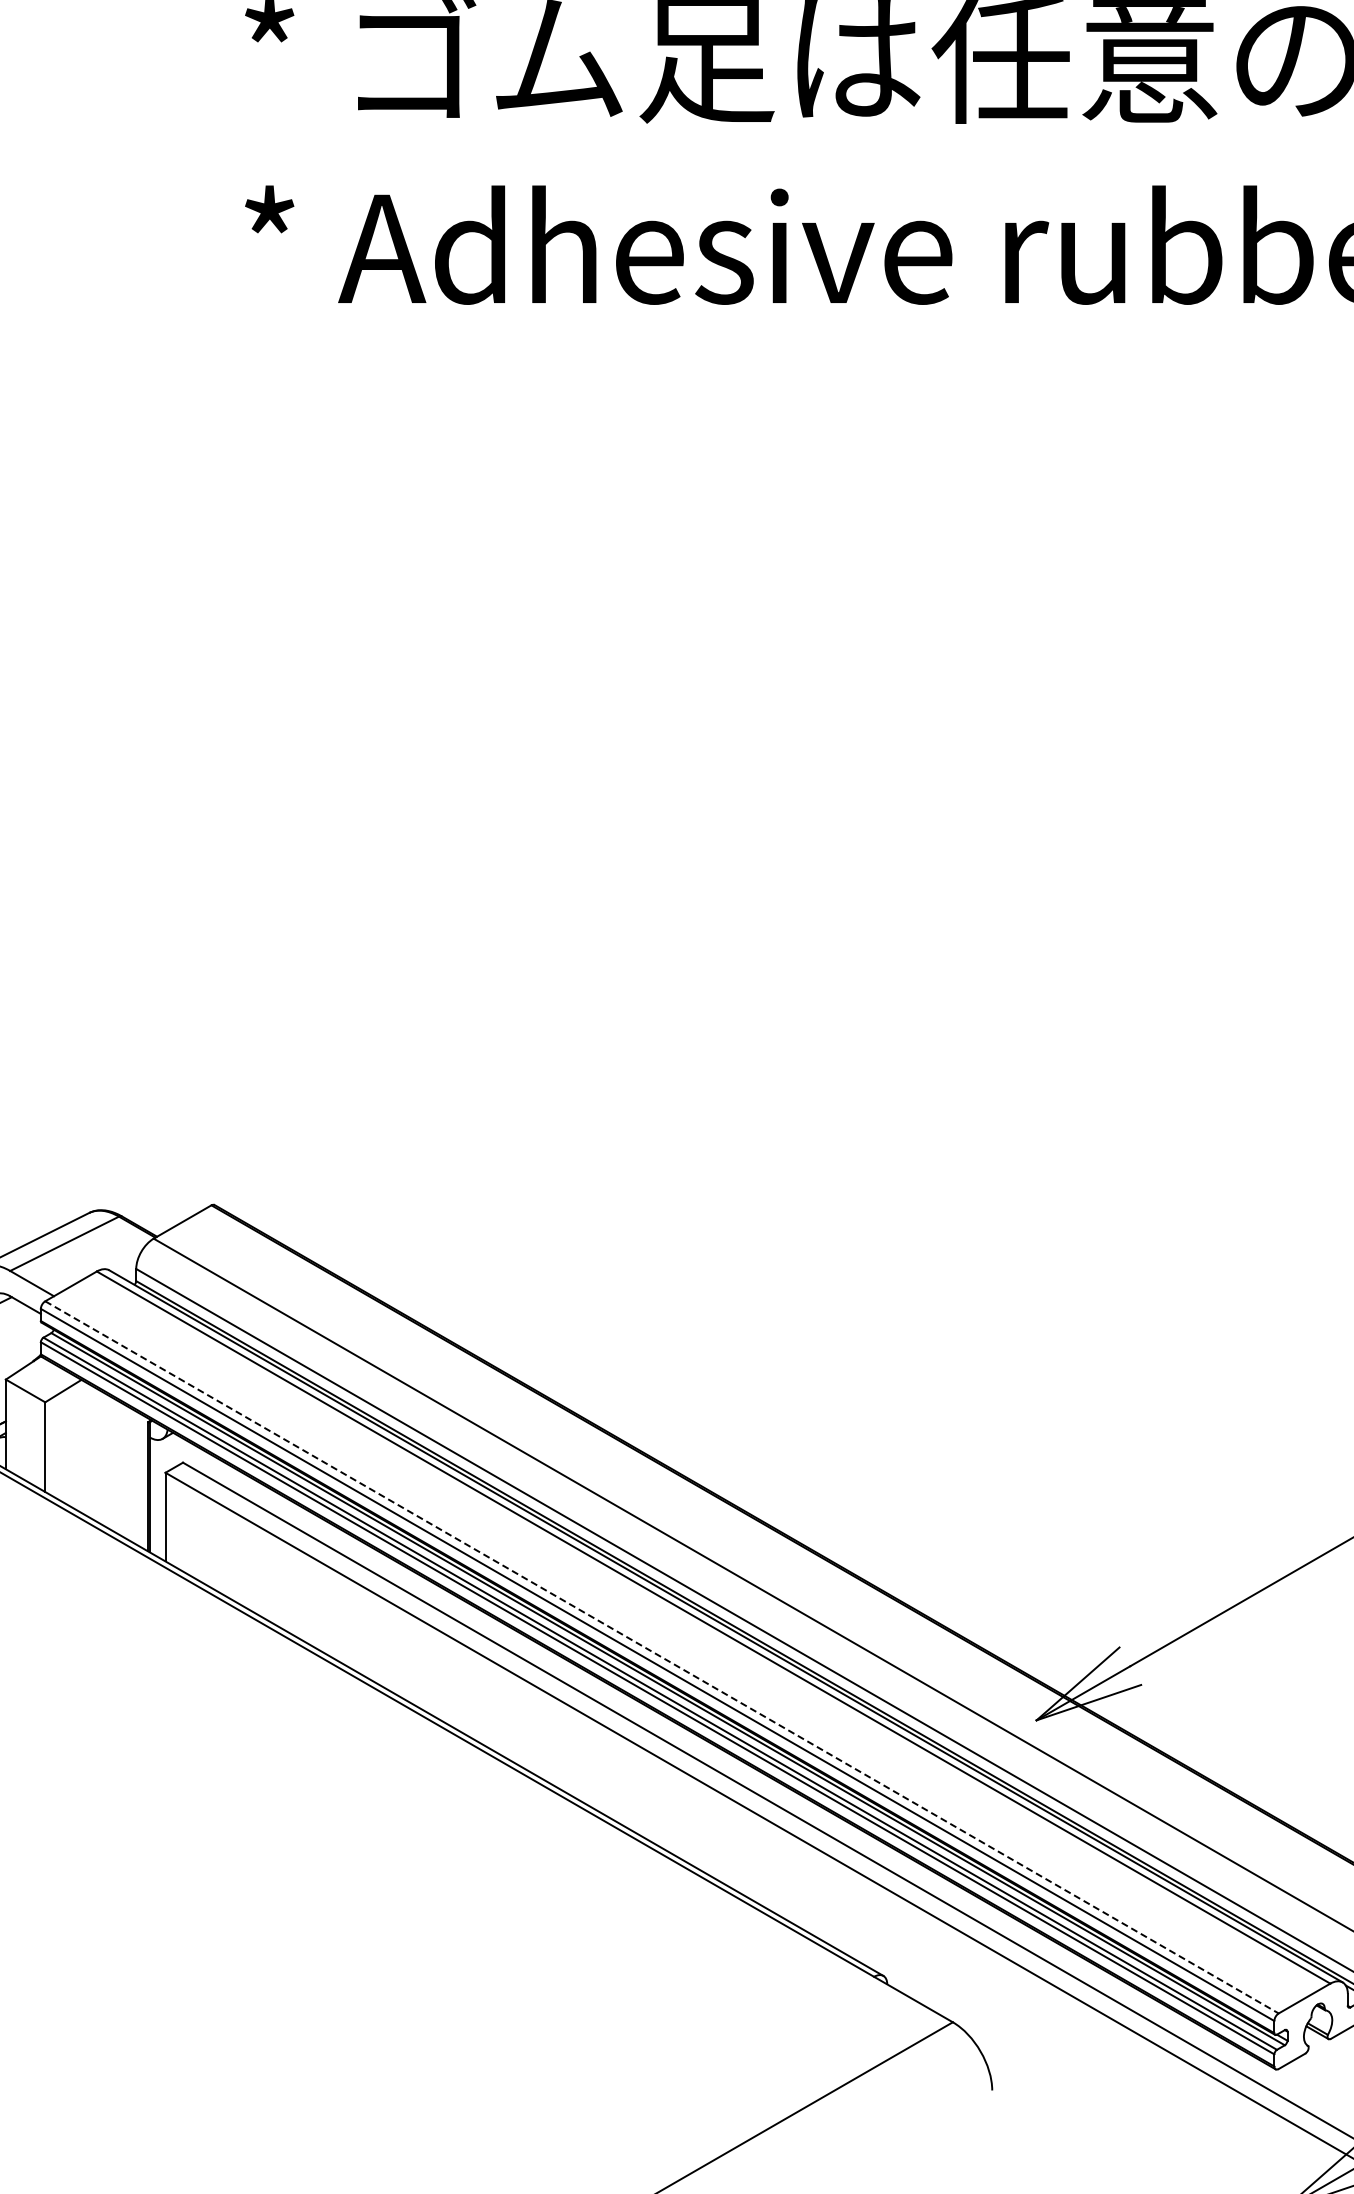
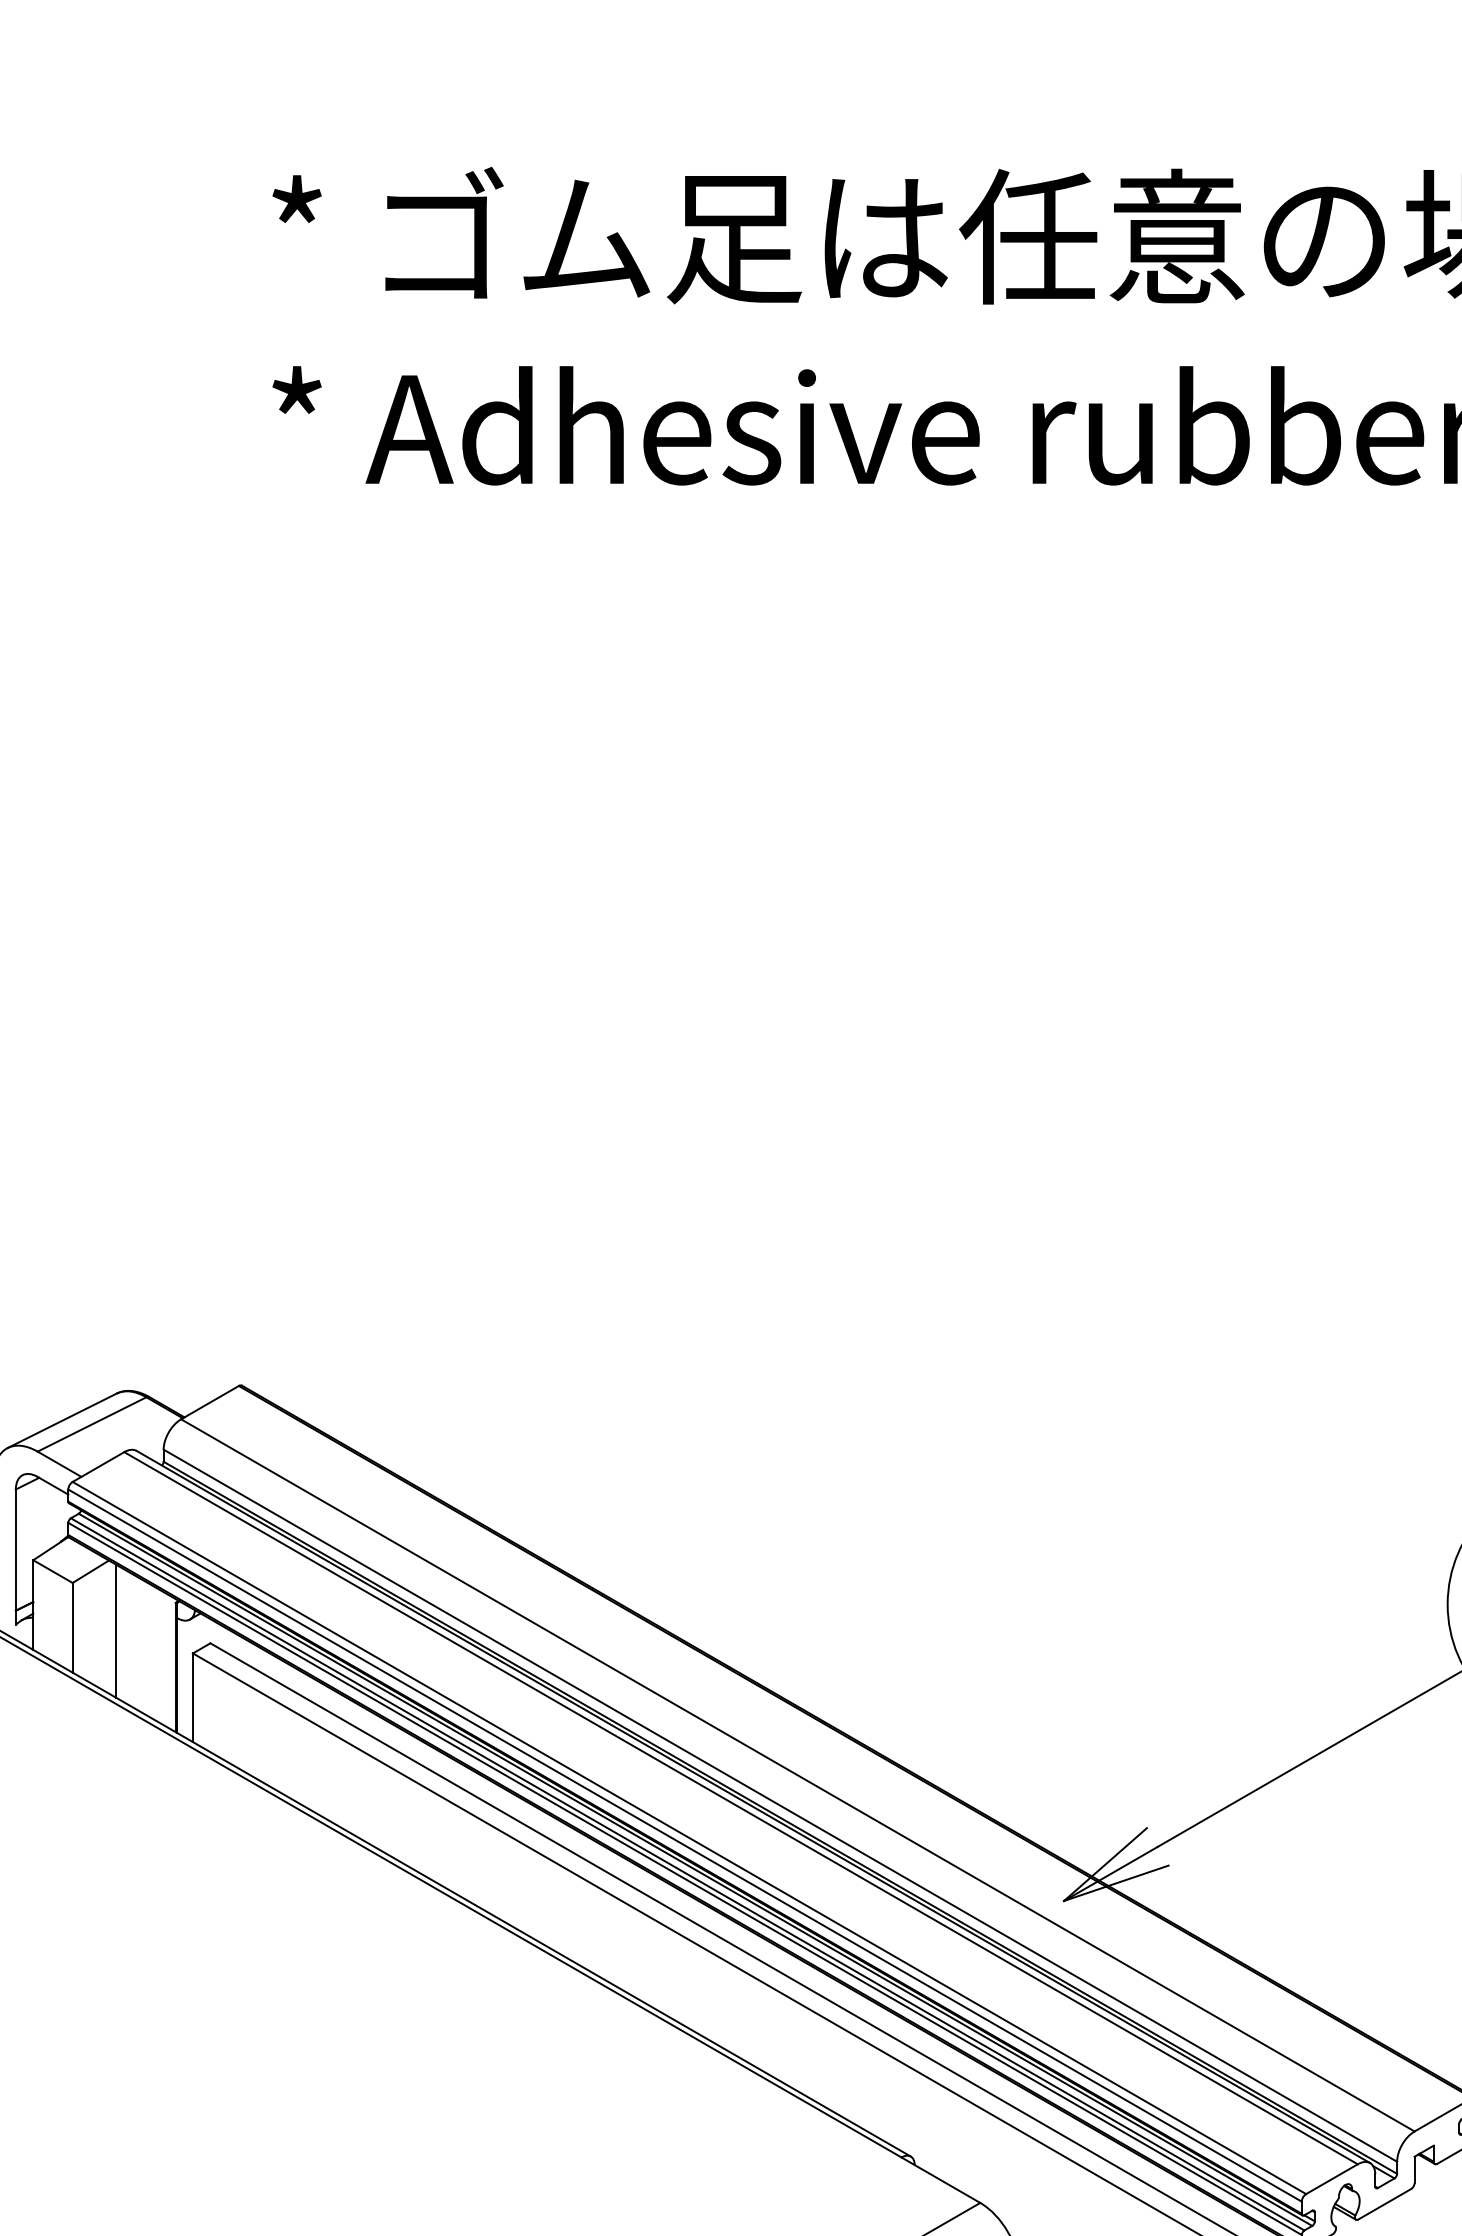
line: (89, 1449) -> (116, 1630), added
line: (662, 1657) -> (689, 1838), dashed -> solid

